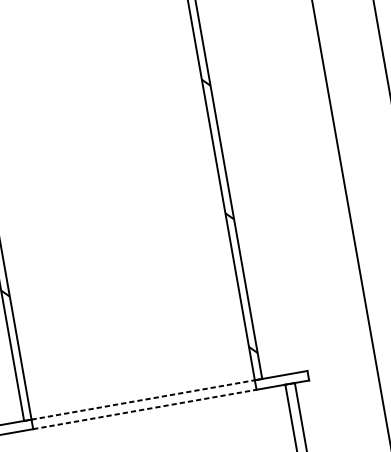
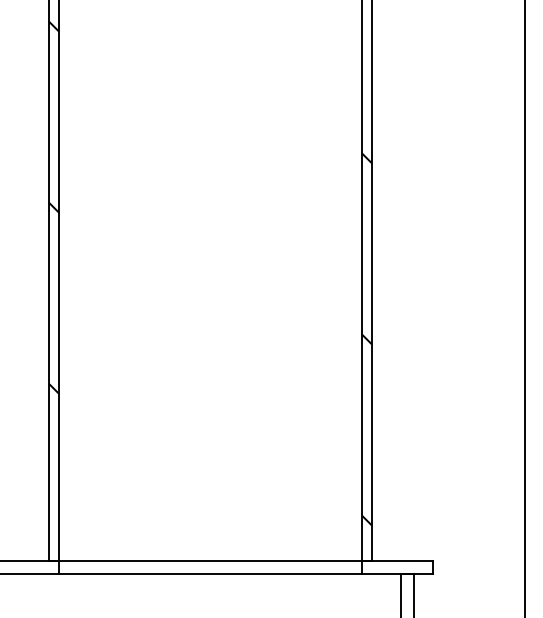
line: (143, 399) -> (210, 560), dashed -> solid
line: (144, 409) -> (210, 573), dashed -> solid

